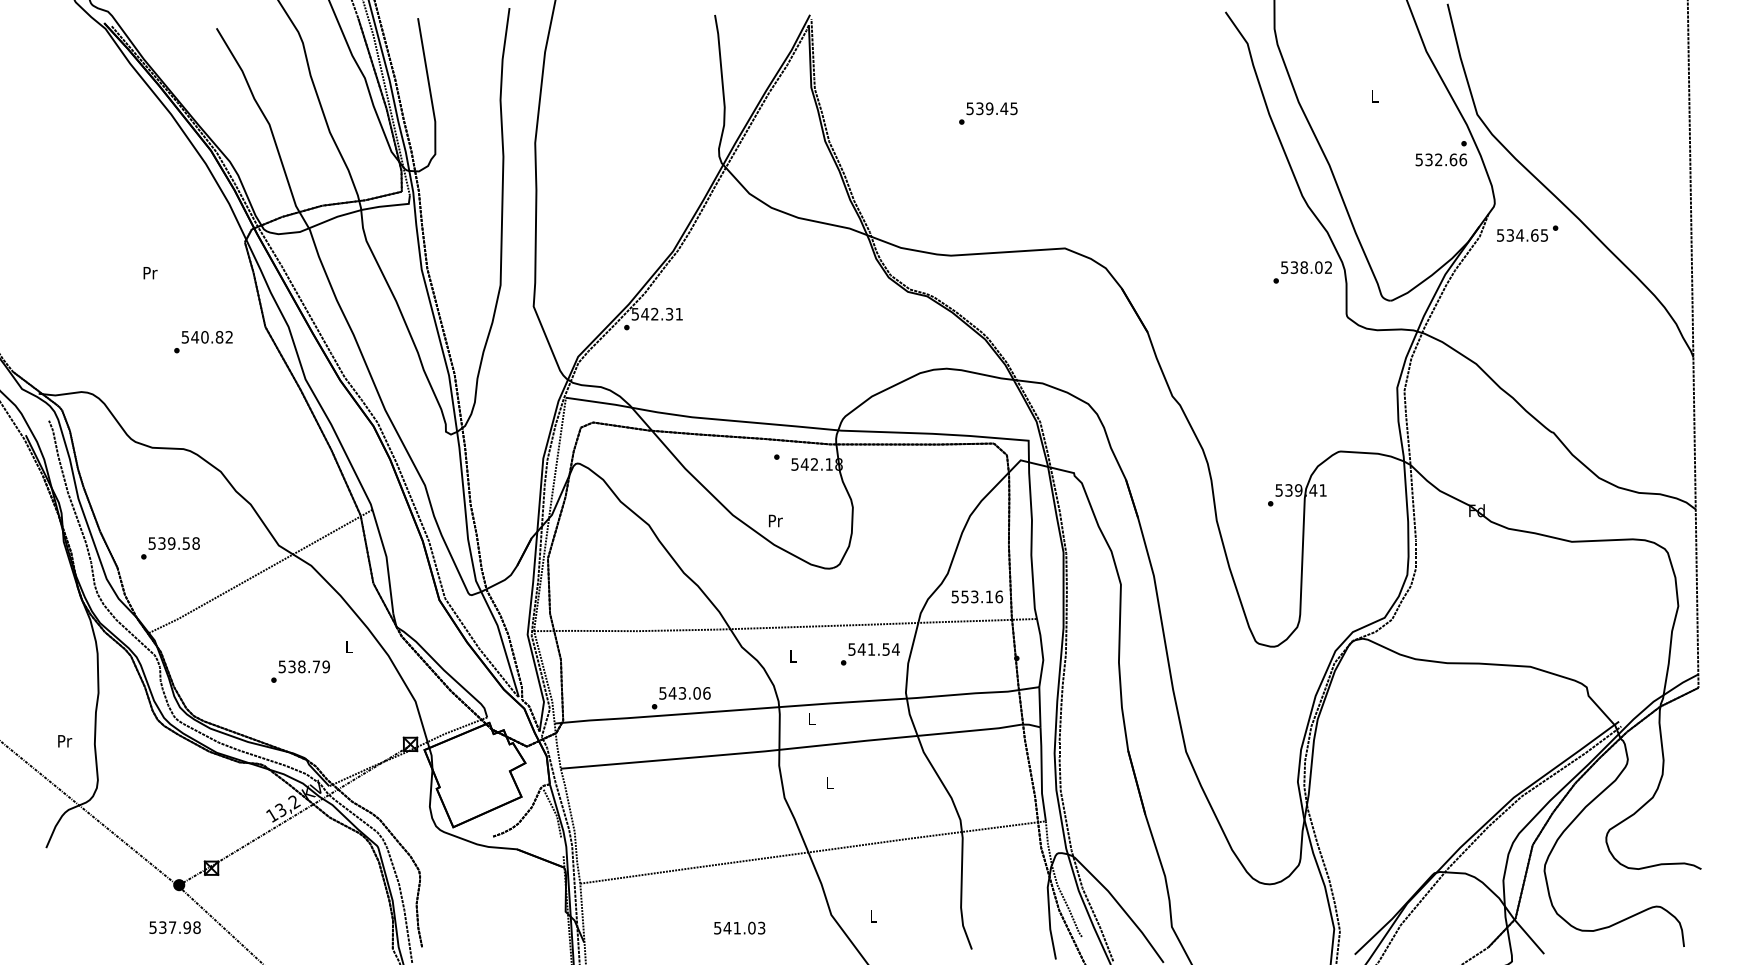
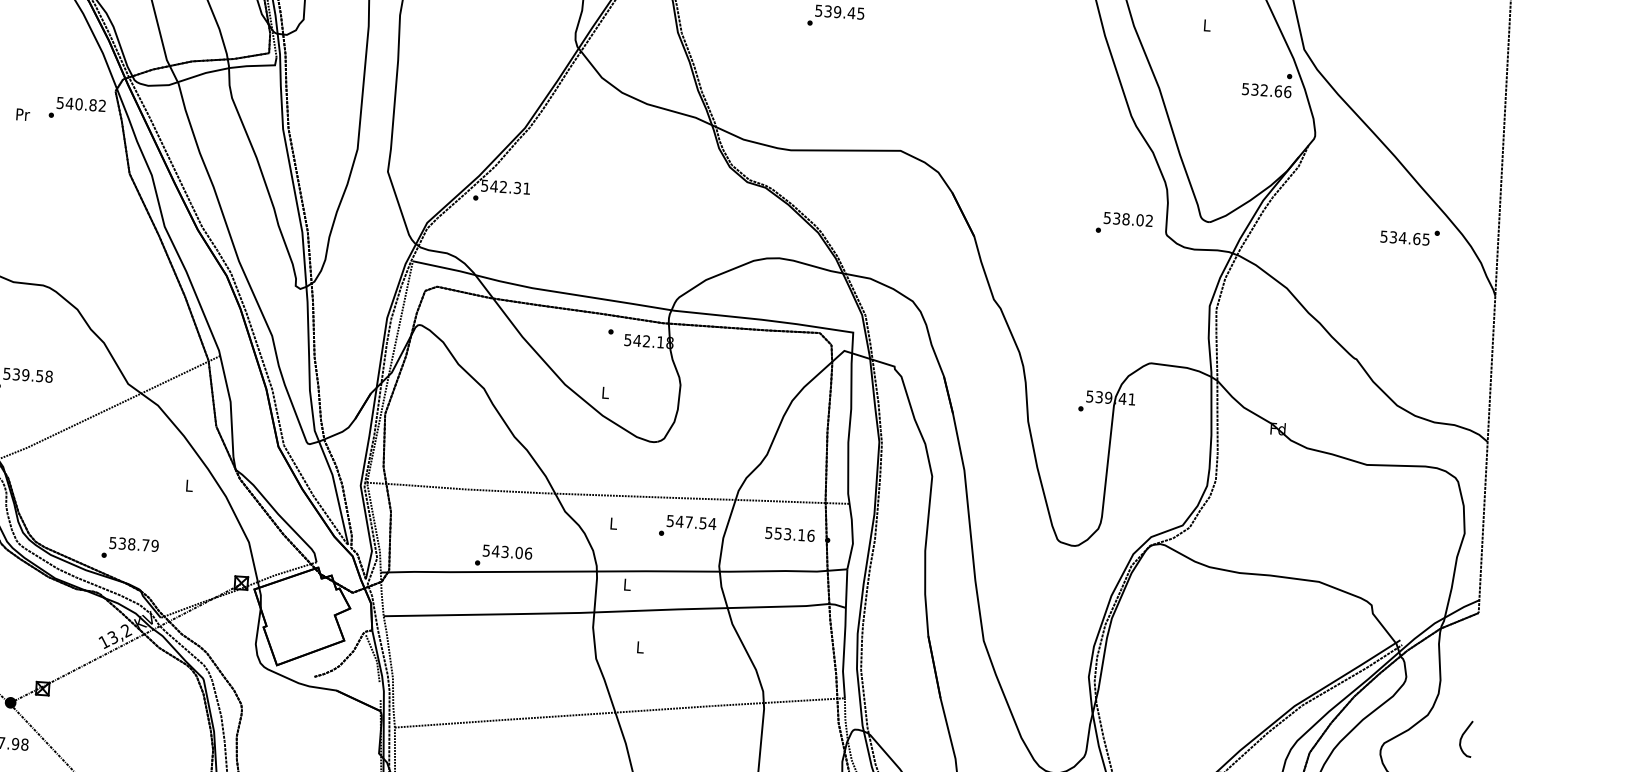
text: (1527, 233) -> (1410, 236), moved
text: (1302, 272) -> (1124, 223), moved
text: (203, 342) -> (77, 109), moved
text: (775, 520) -> (605, 392), Pr -> L
text: (977, 596) -> (790, 534), moved
text: (871, 649) -> (689, 522), 541.54 -> 547.54
text: (300, 671) -> (130, 548), moved
curve: (1690, 819) -> (1462, 738), added

